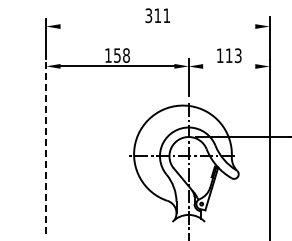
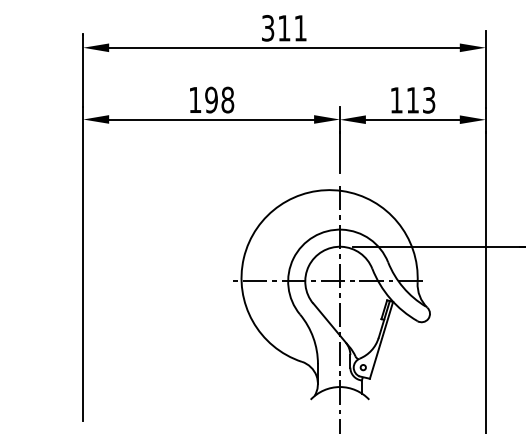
line: (157, 26) -> (283, 47), added
text: (116, 55) -> (209, 99), 158 -> 198
line: (229, 66) -> (413, 119), added
line: (46, 146) -> (83, 263), dashed -> solid

